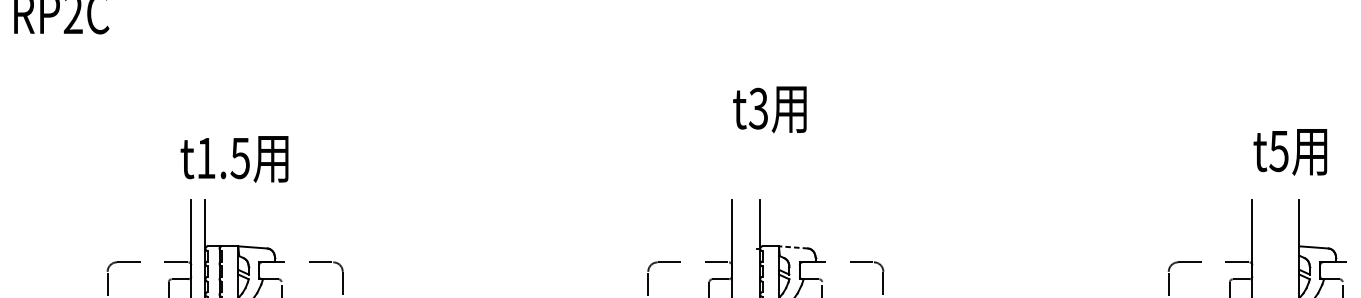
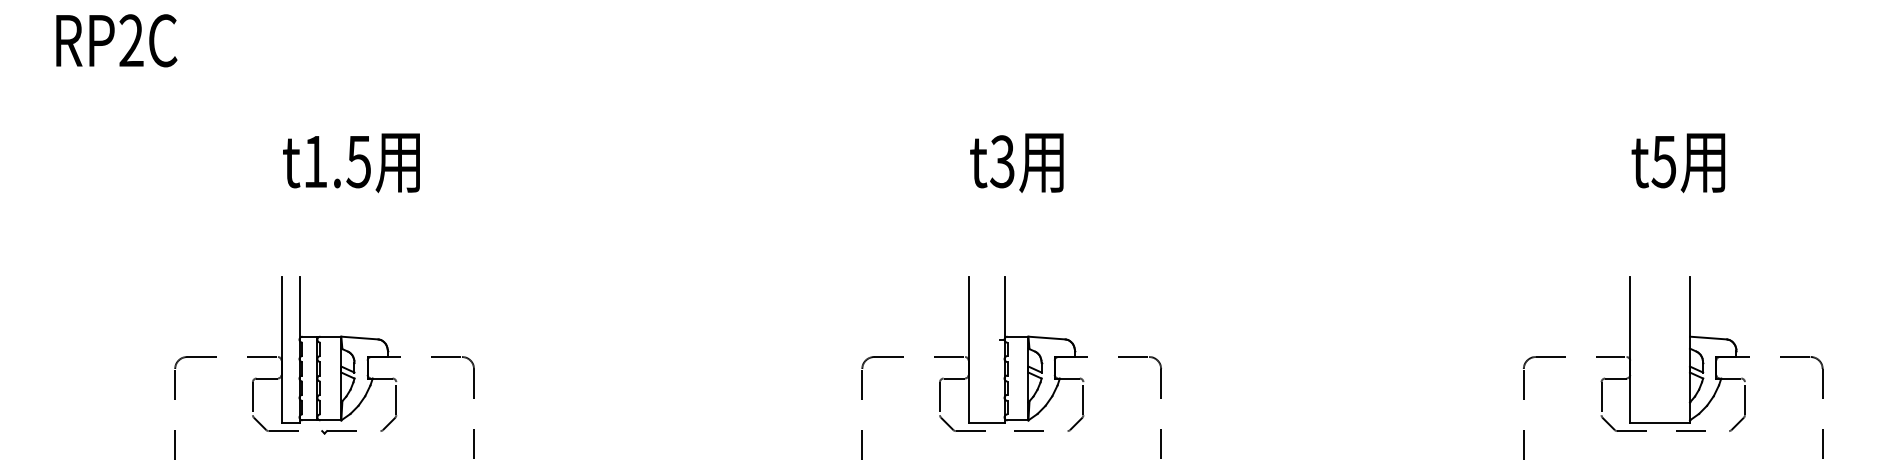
text: (1290, 152) -> (1678, 163), moved
text: (234, 159) -> (351, 163), moved
line: (793, 247) -> (1046, 338), dashed -> solid

